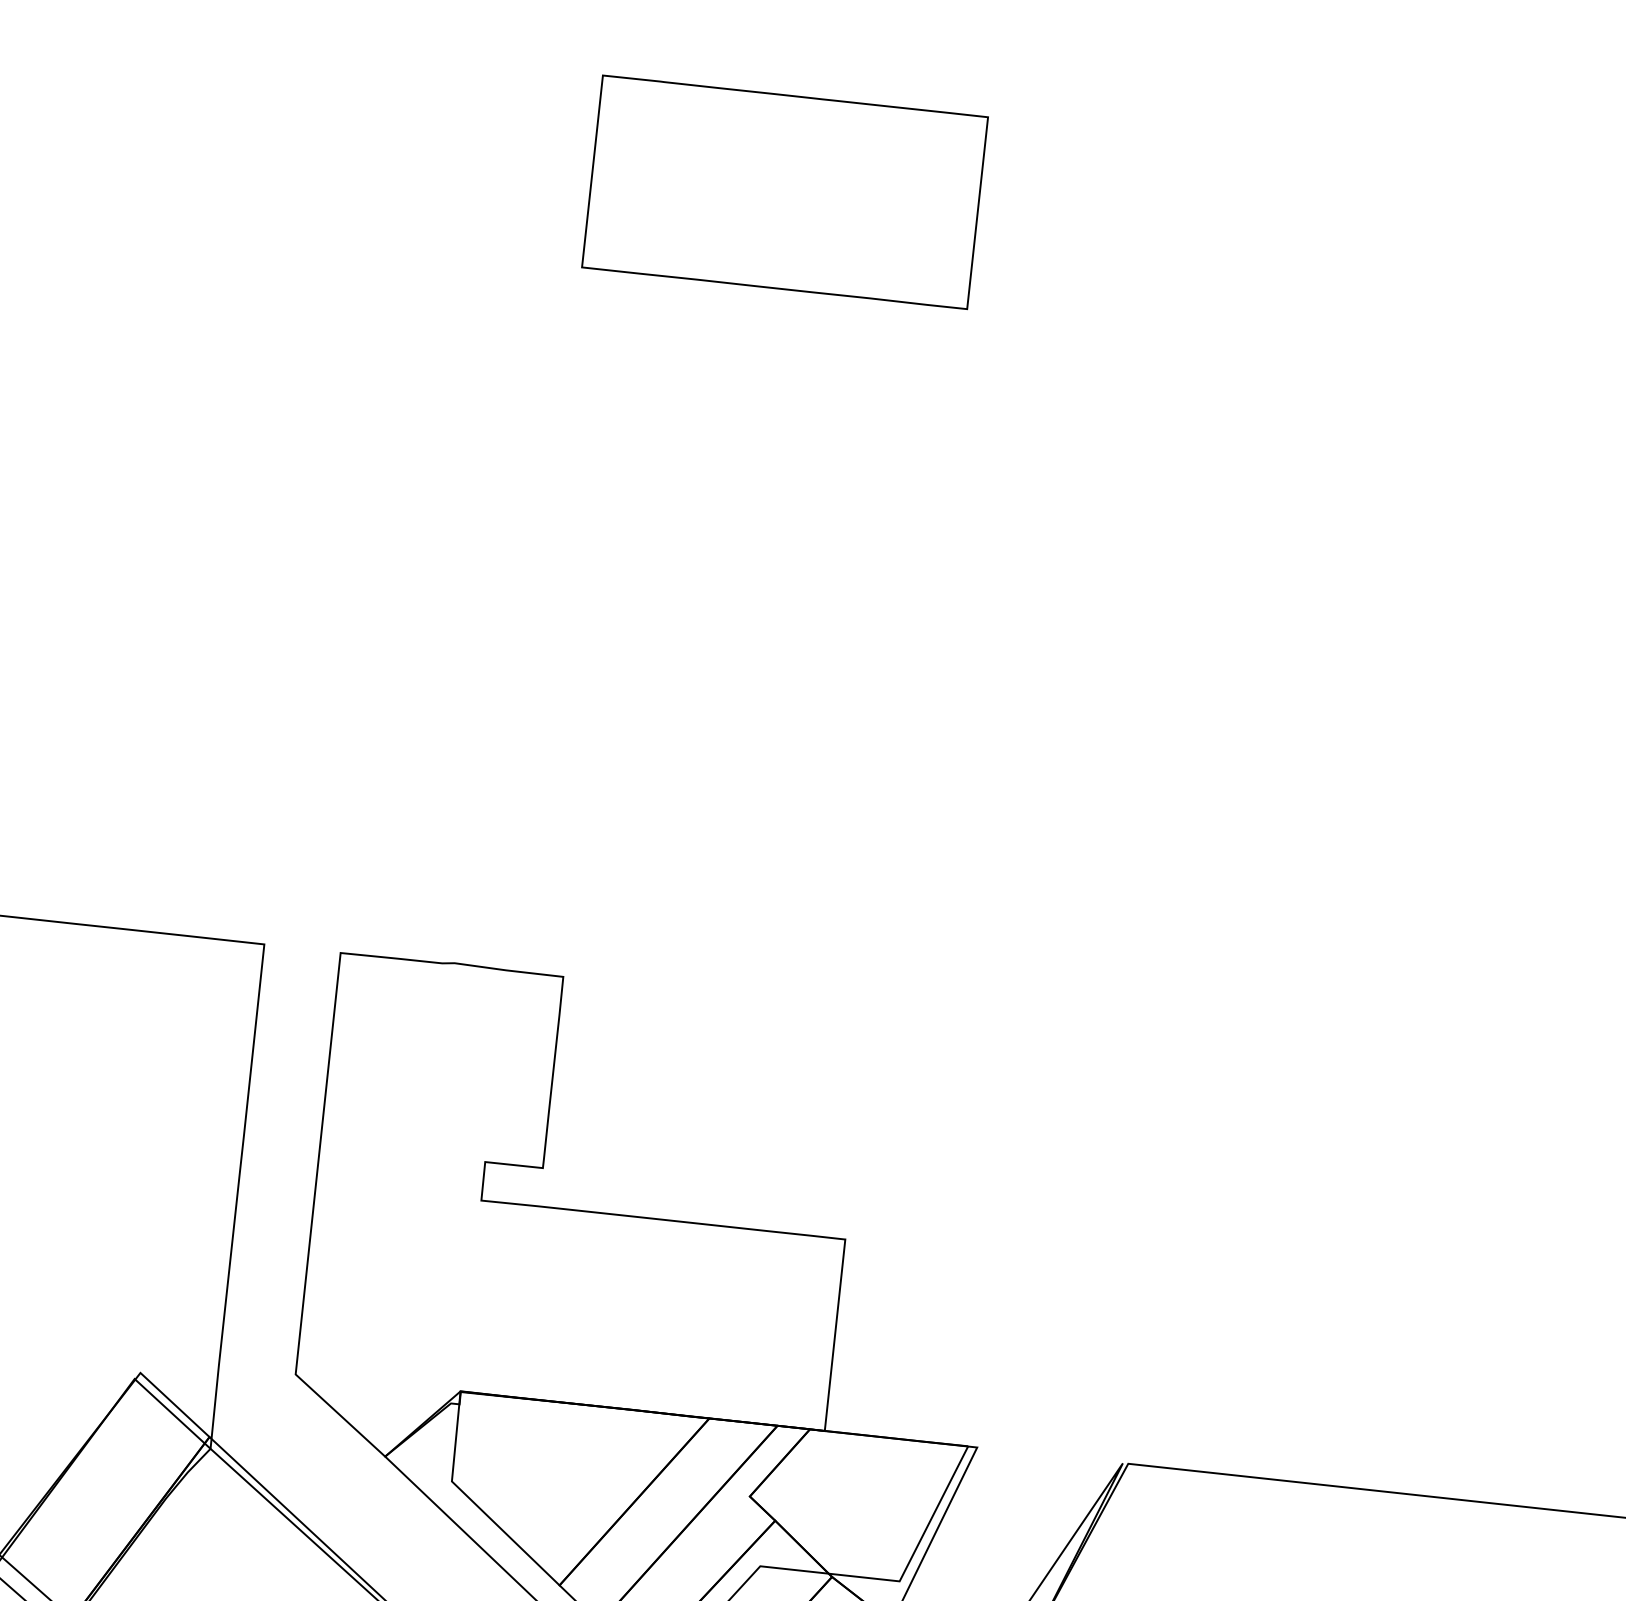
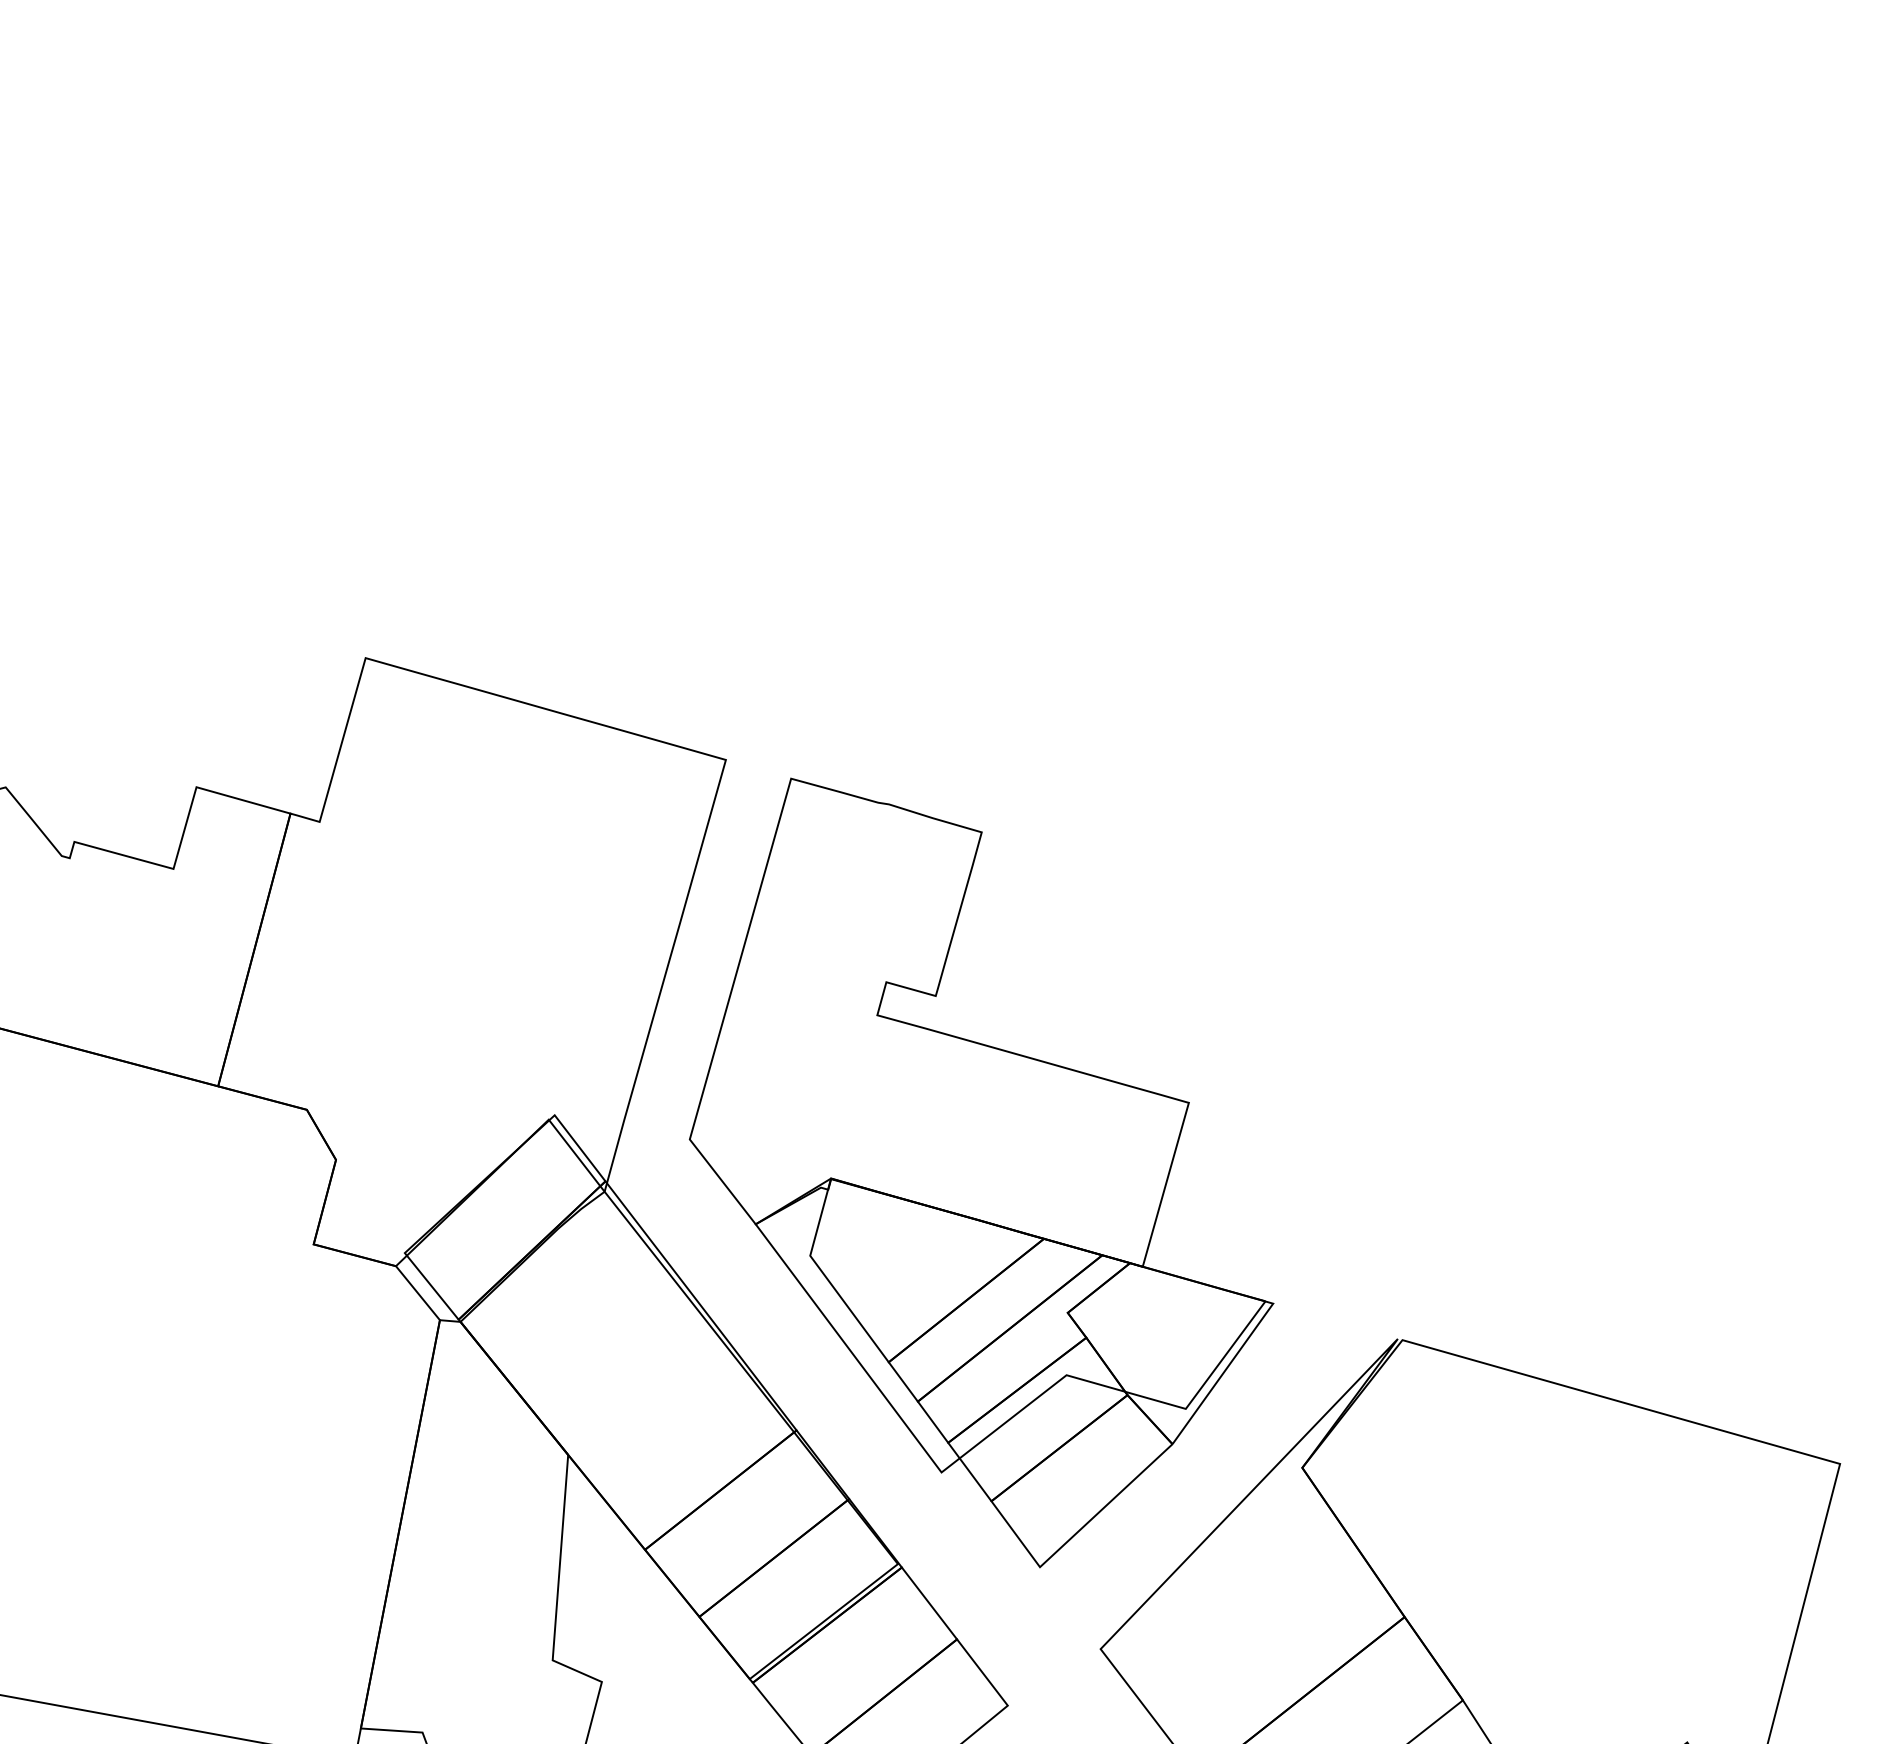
part: (784, 191) -> (1290, 180), removed

